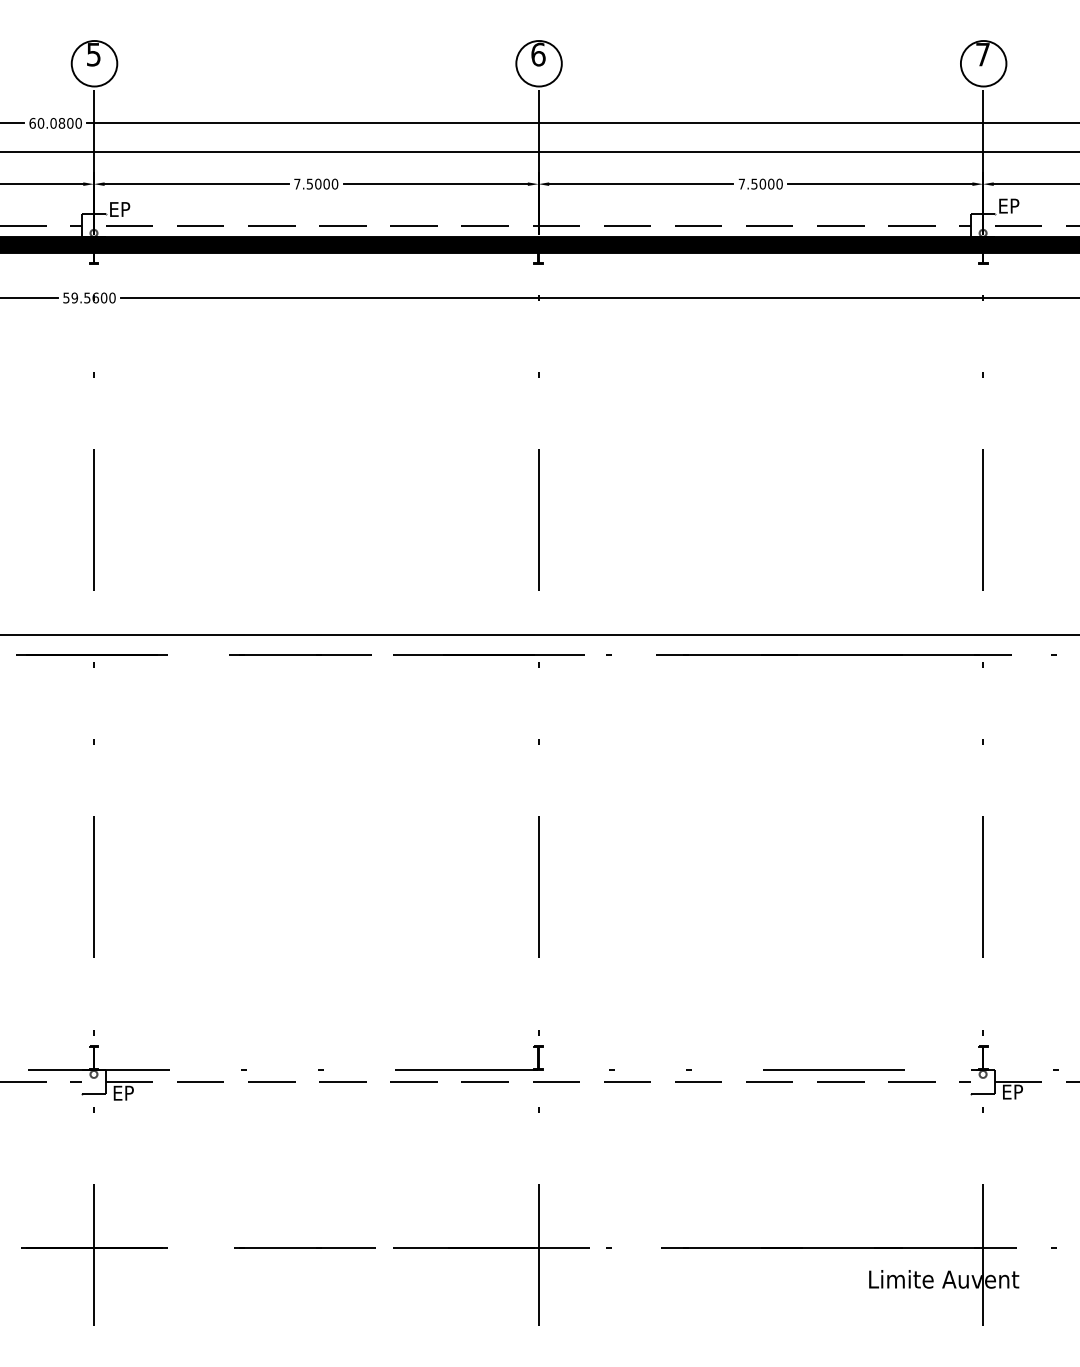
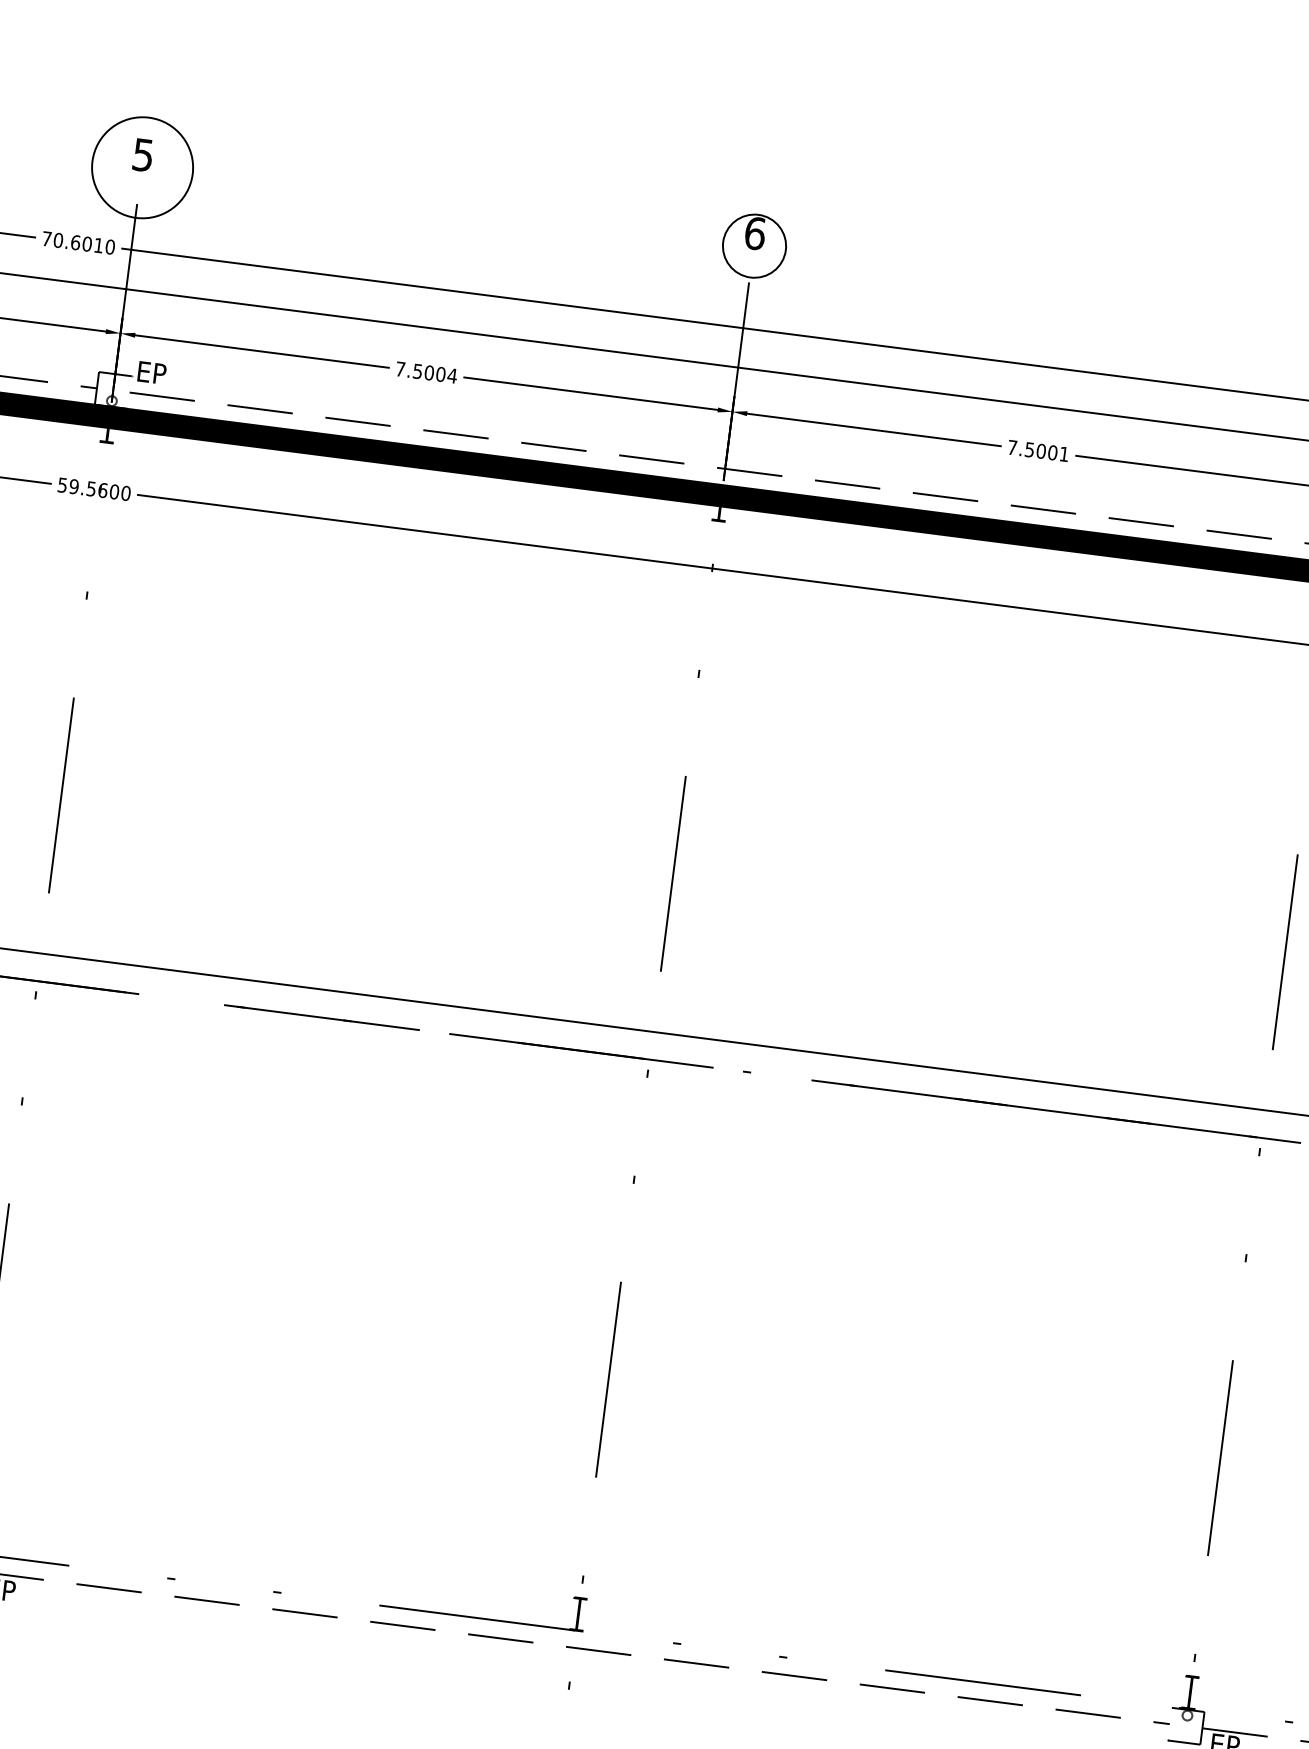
circle: (94, 63) -> (142, 167), size x1.6
text: (51, 122) -> (73, 241), 60.0800 -> 70.6010
text: (334, 183) -> (451, 374), 7.5000 -> 7.5004
text: (779, 183) -> (1064, 453), 7.5000 -> 7.5001

